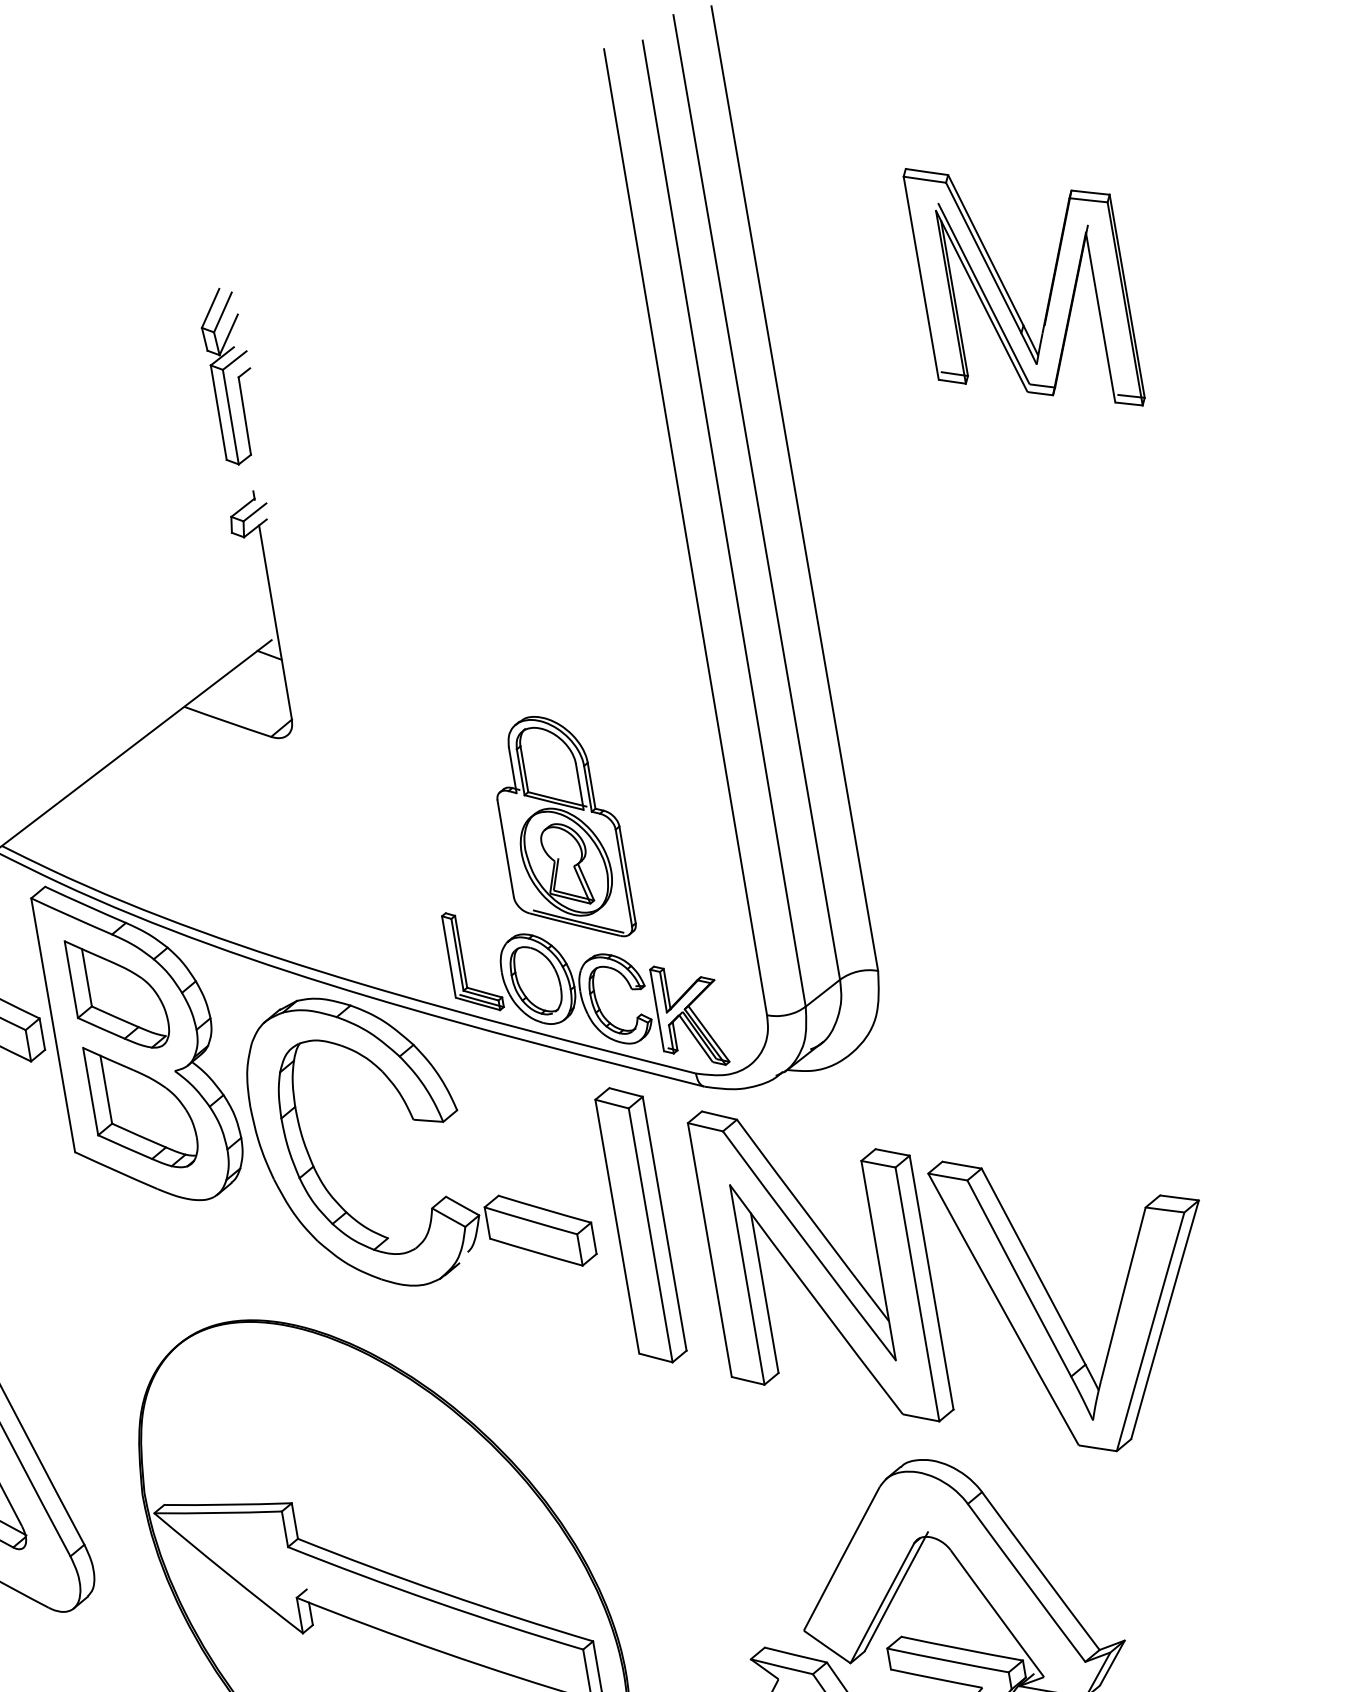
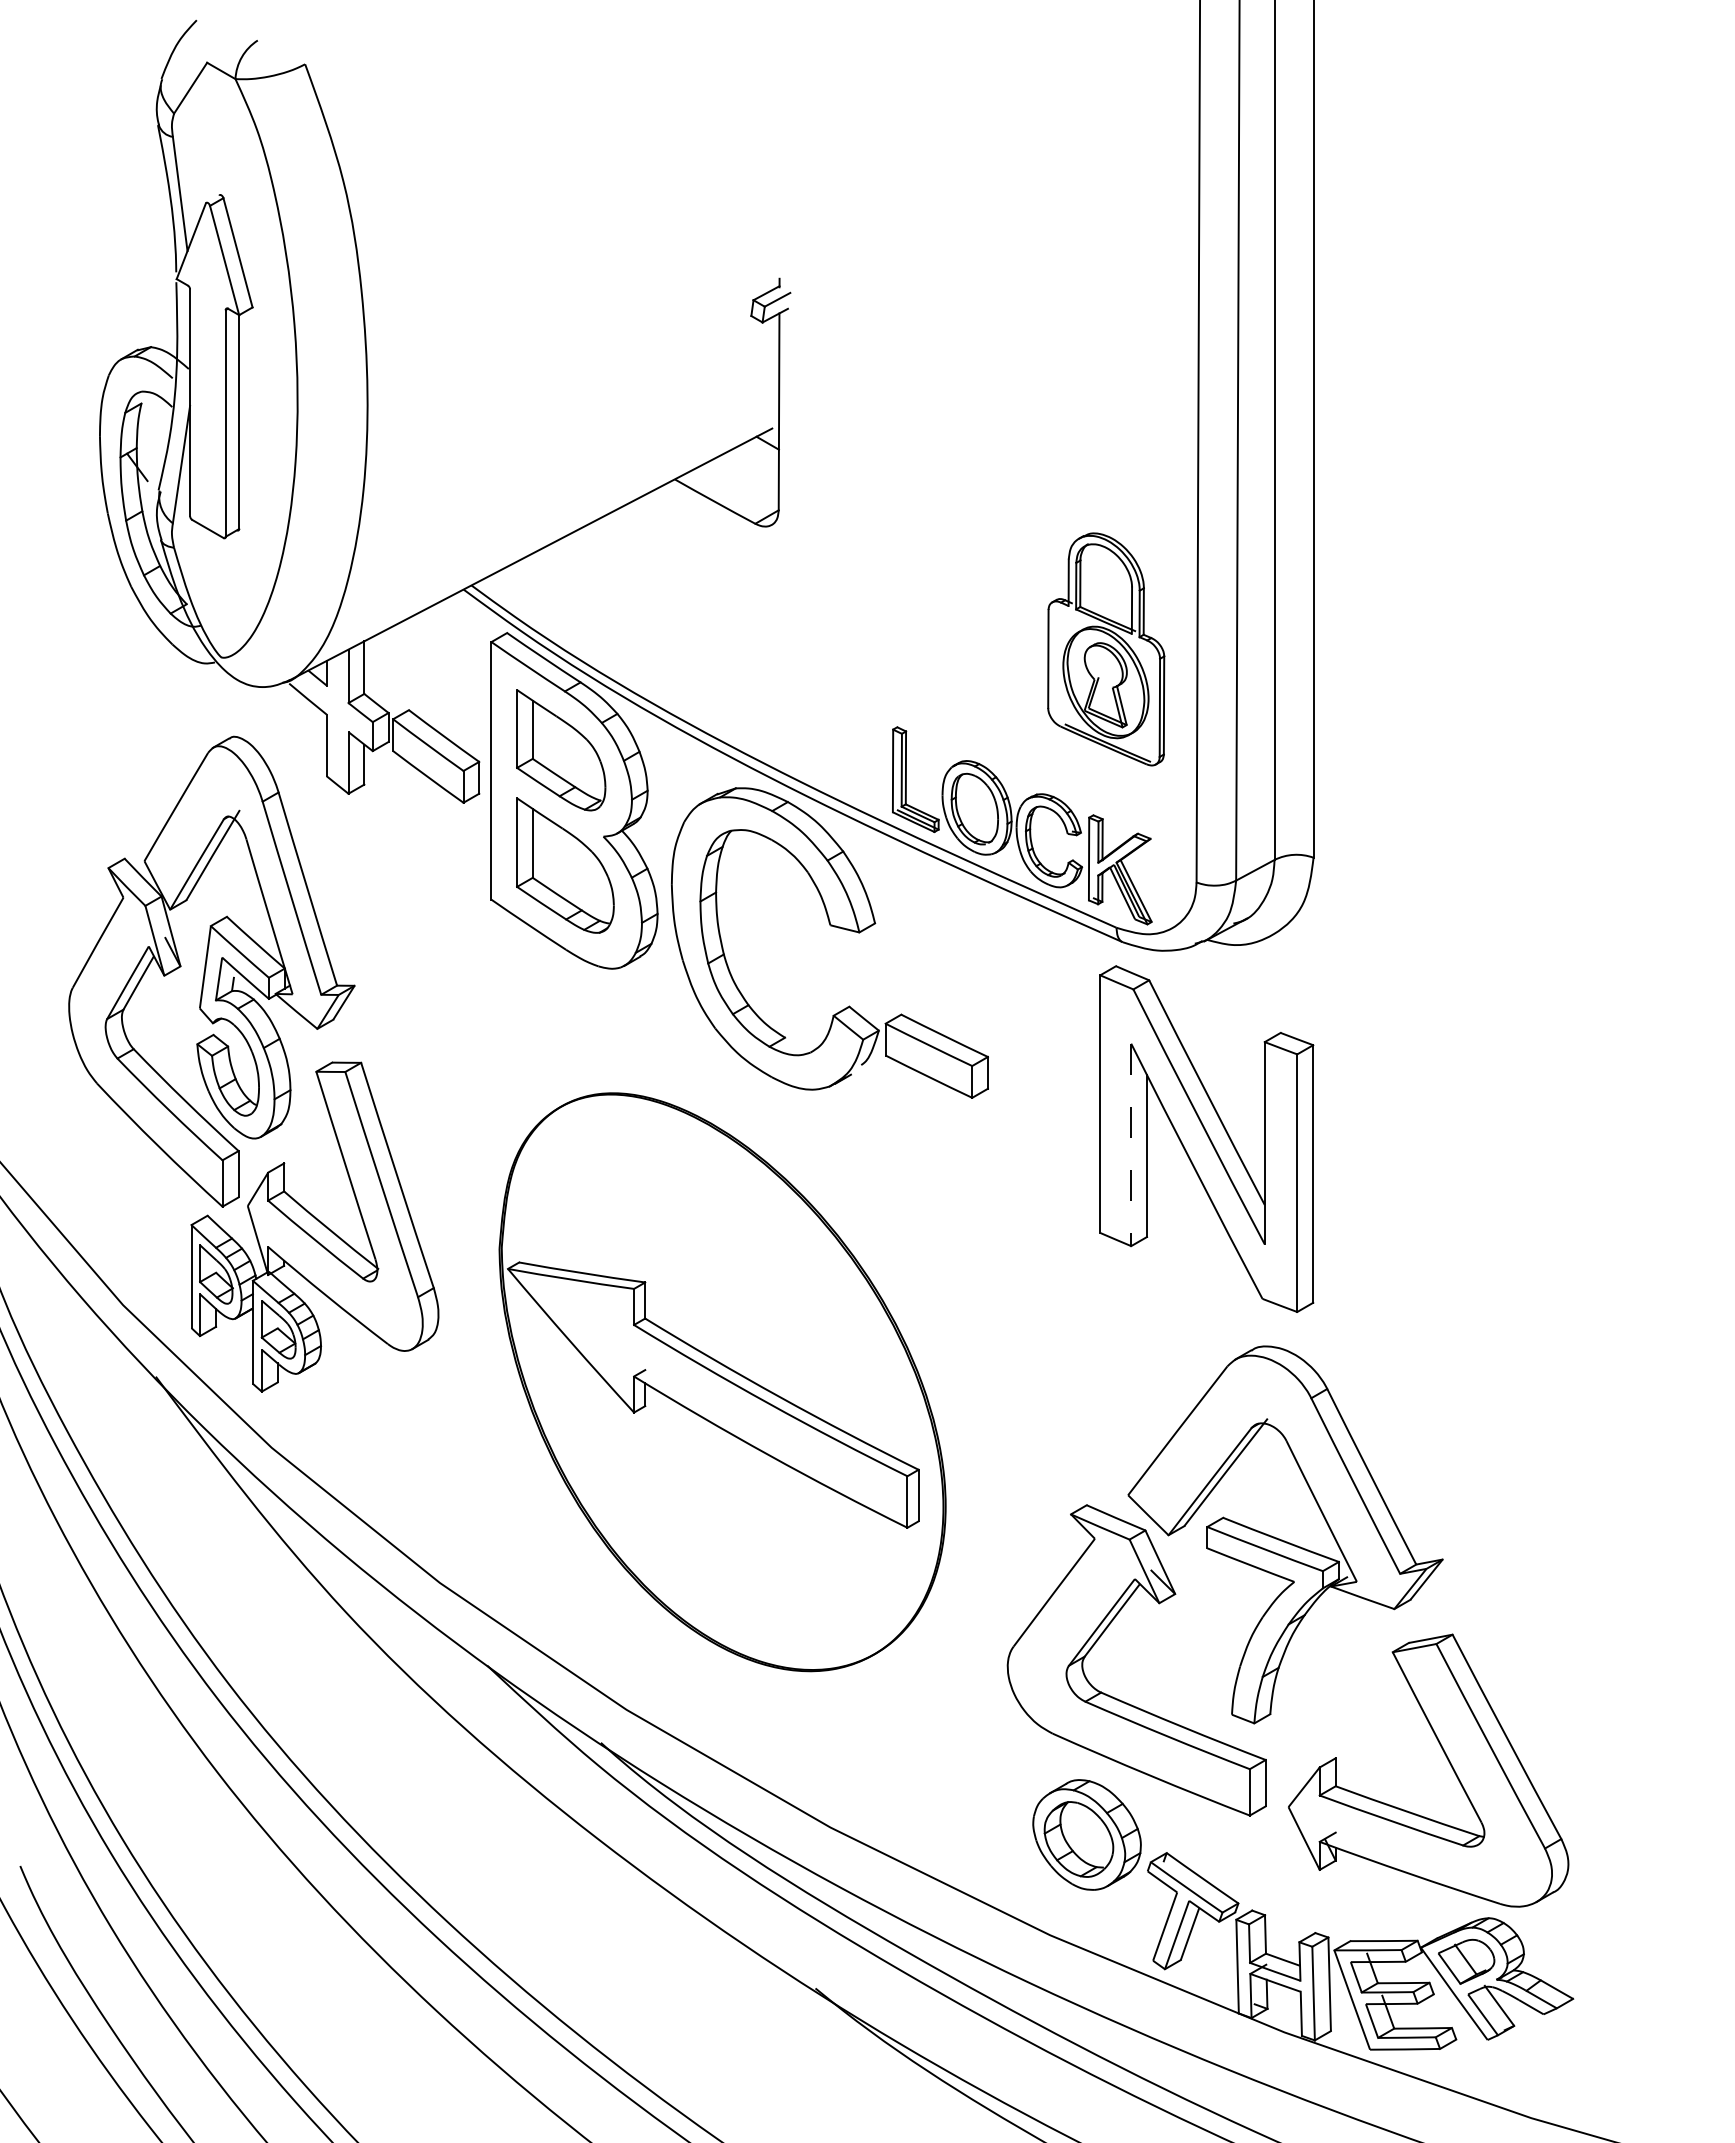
part: (1008, 293) -> (1557, 212), removed
part: (230, 376) -> (776, 161), removed
part: (561, 829) -> (1106, 649), moved
part: (640, 1224) -> (1036, 1067), removed
line: (747, 1285) -> (1131, 1145), solid -> dashed
part: (1058, 1310) -> (1433, 1223), removed

